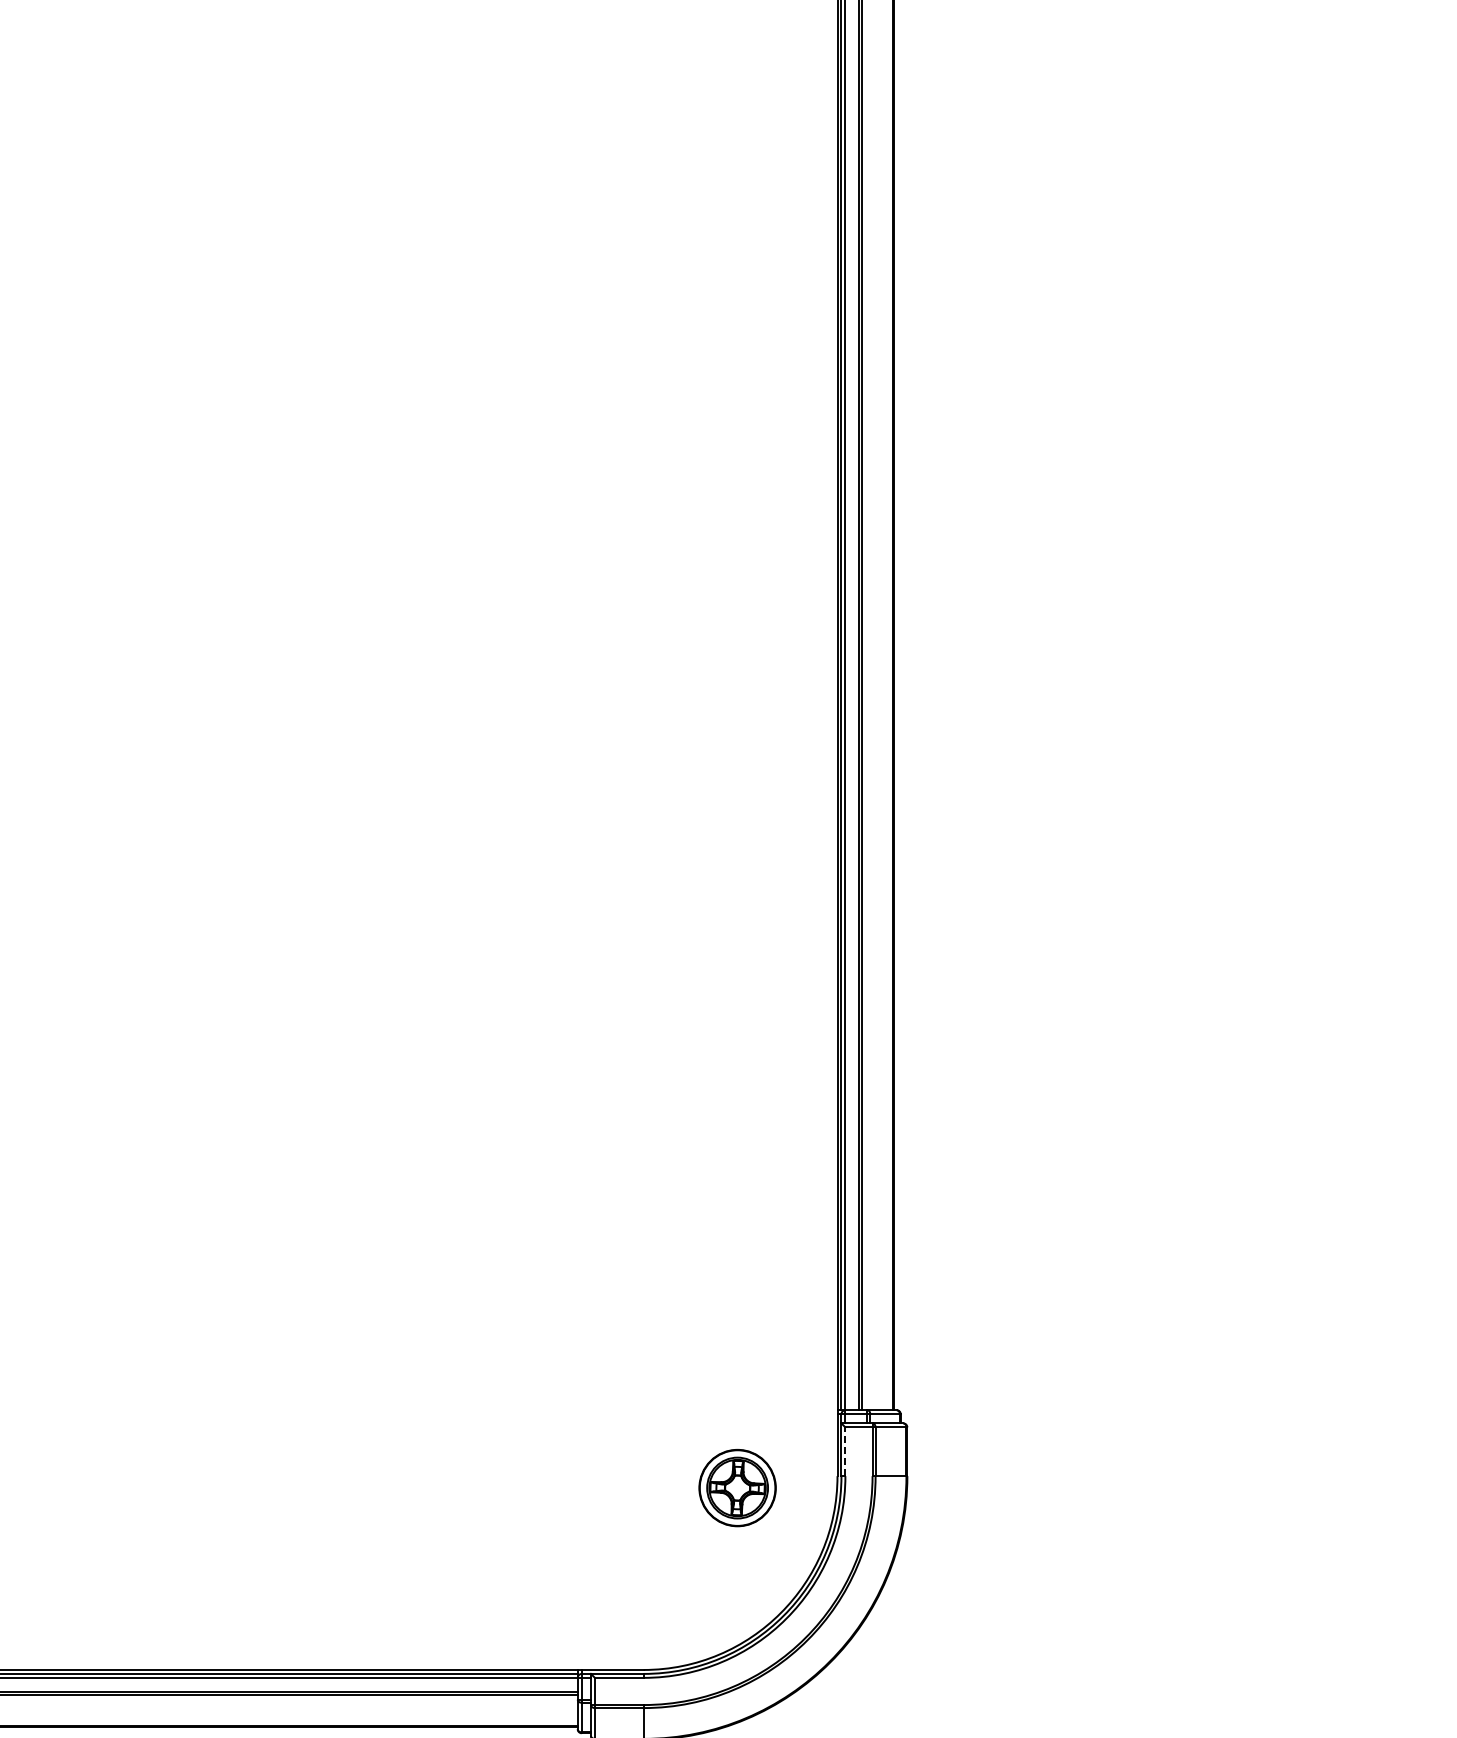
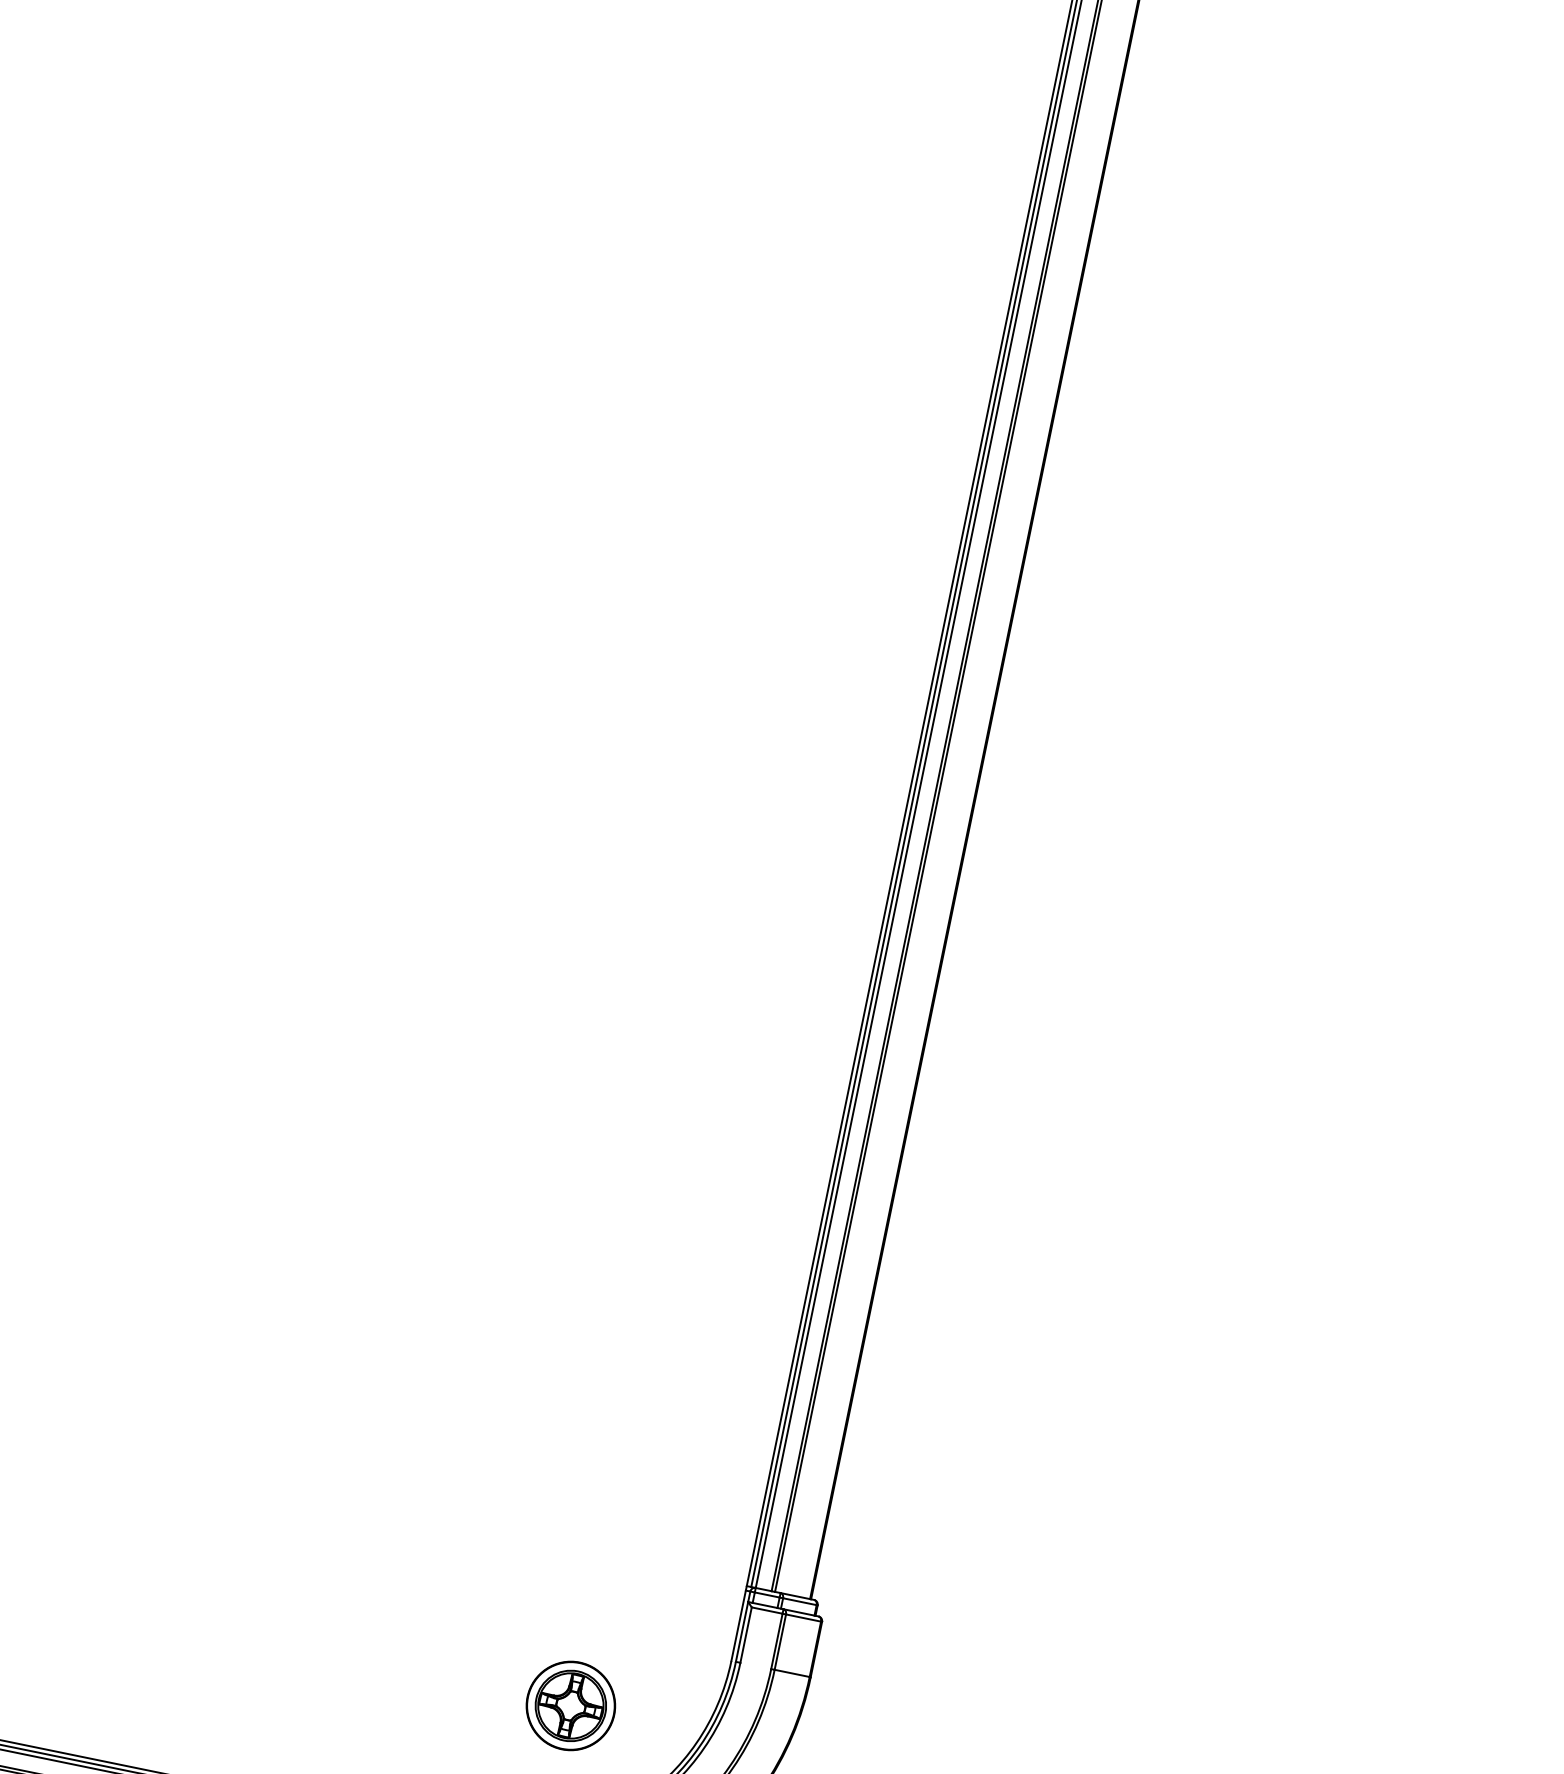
line: (845, 1451) -> (746, 1634), dashed -> solid
part: (737, 1488) -> (570, 1706), moved

